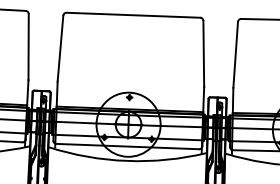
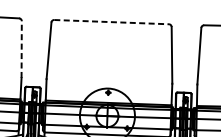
line: (133, 15) -> (111, 22), solid -> dashed
line: (28, 46) -> (21, 48), solid -> dashed

